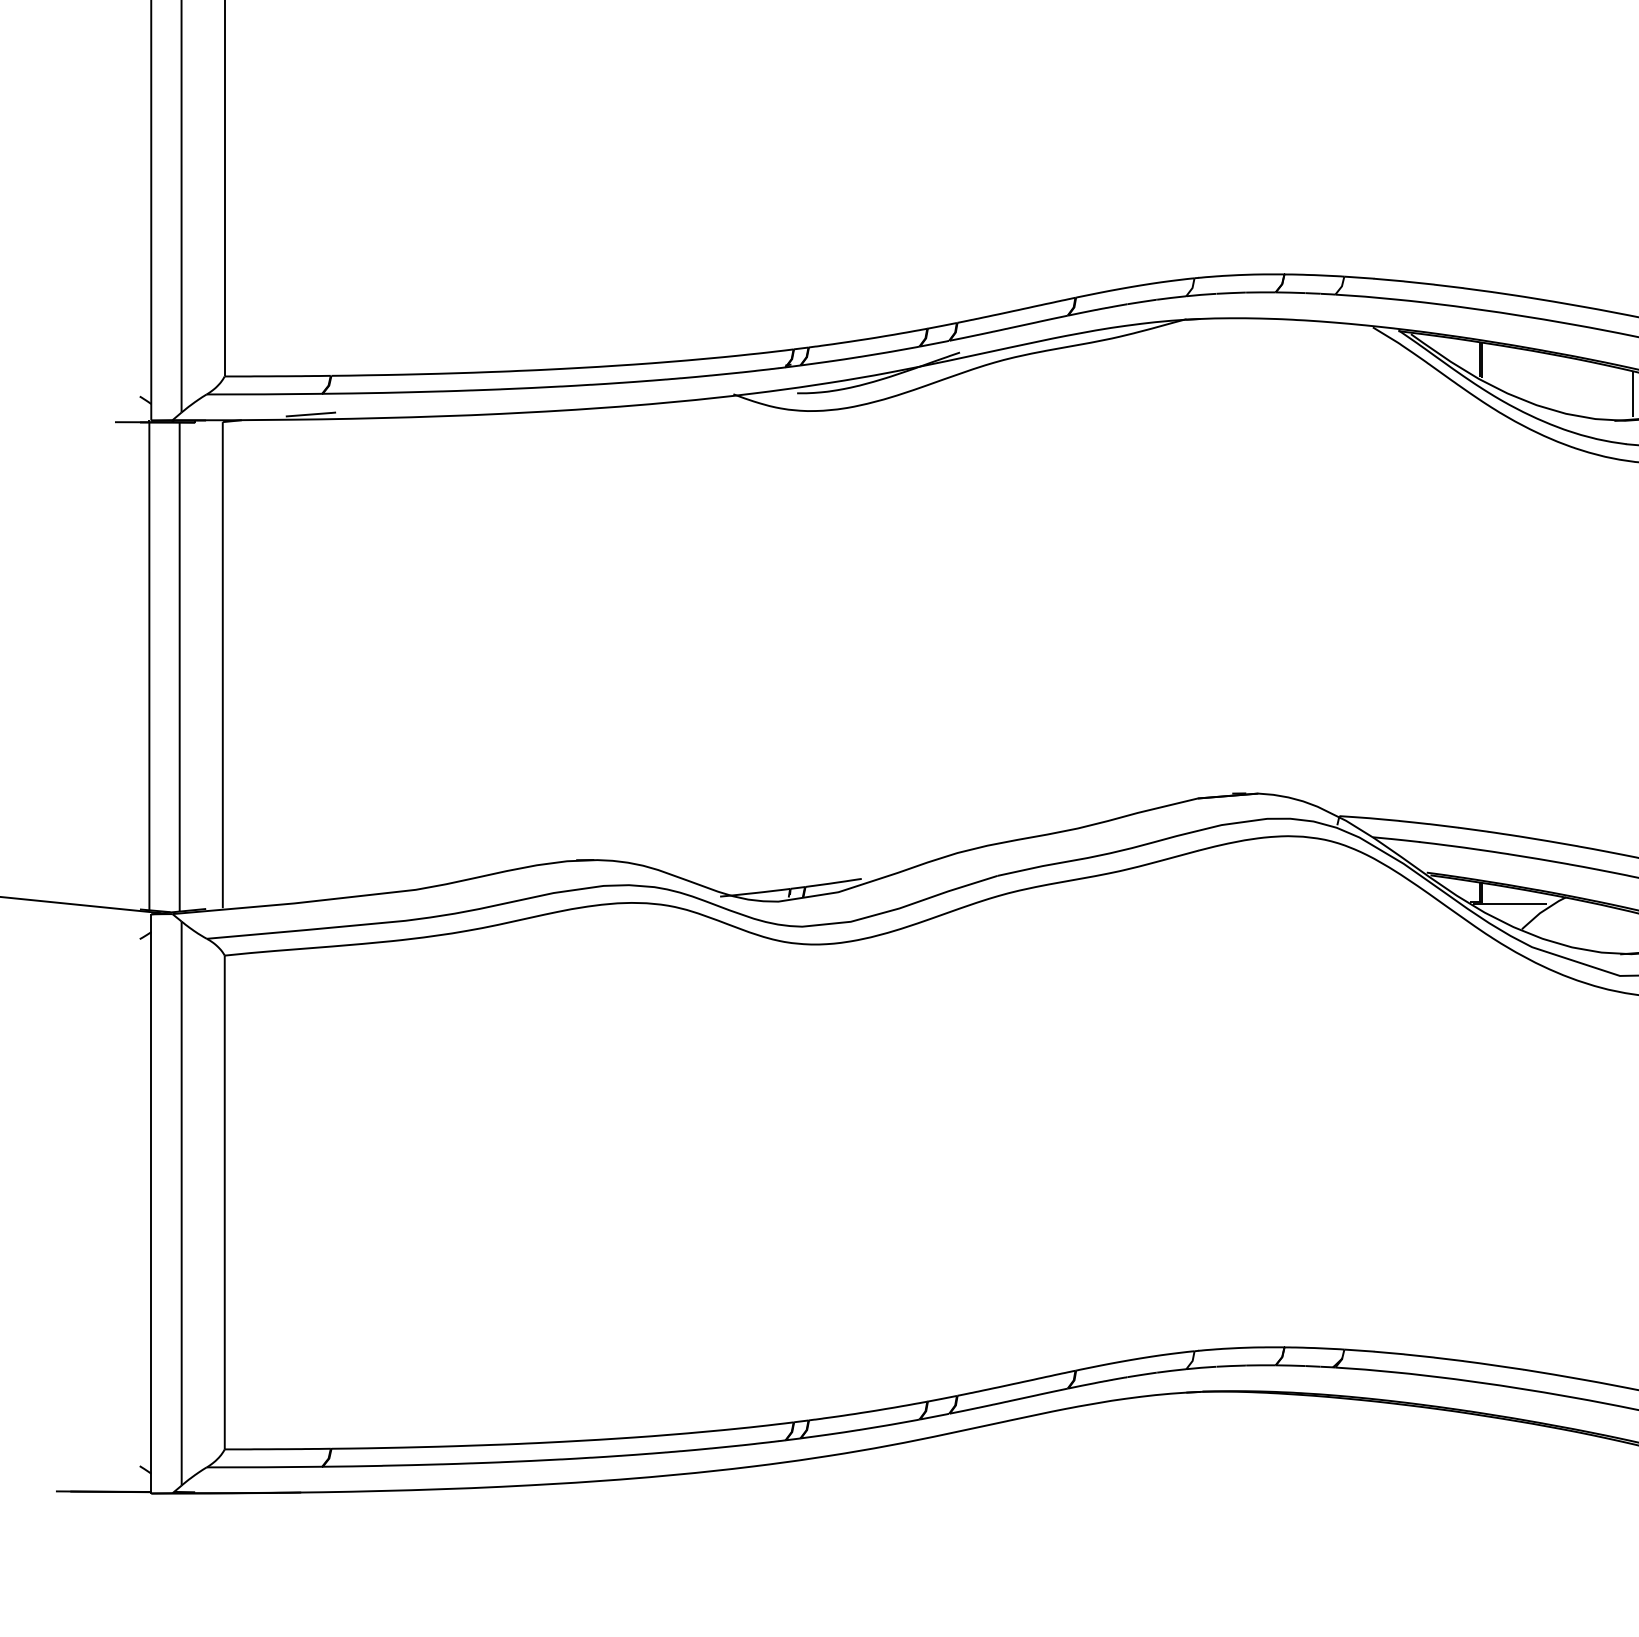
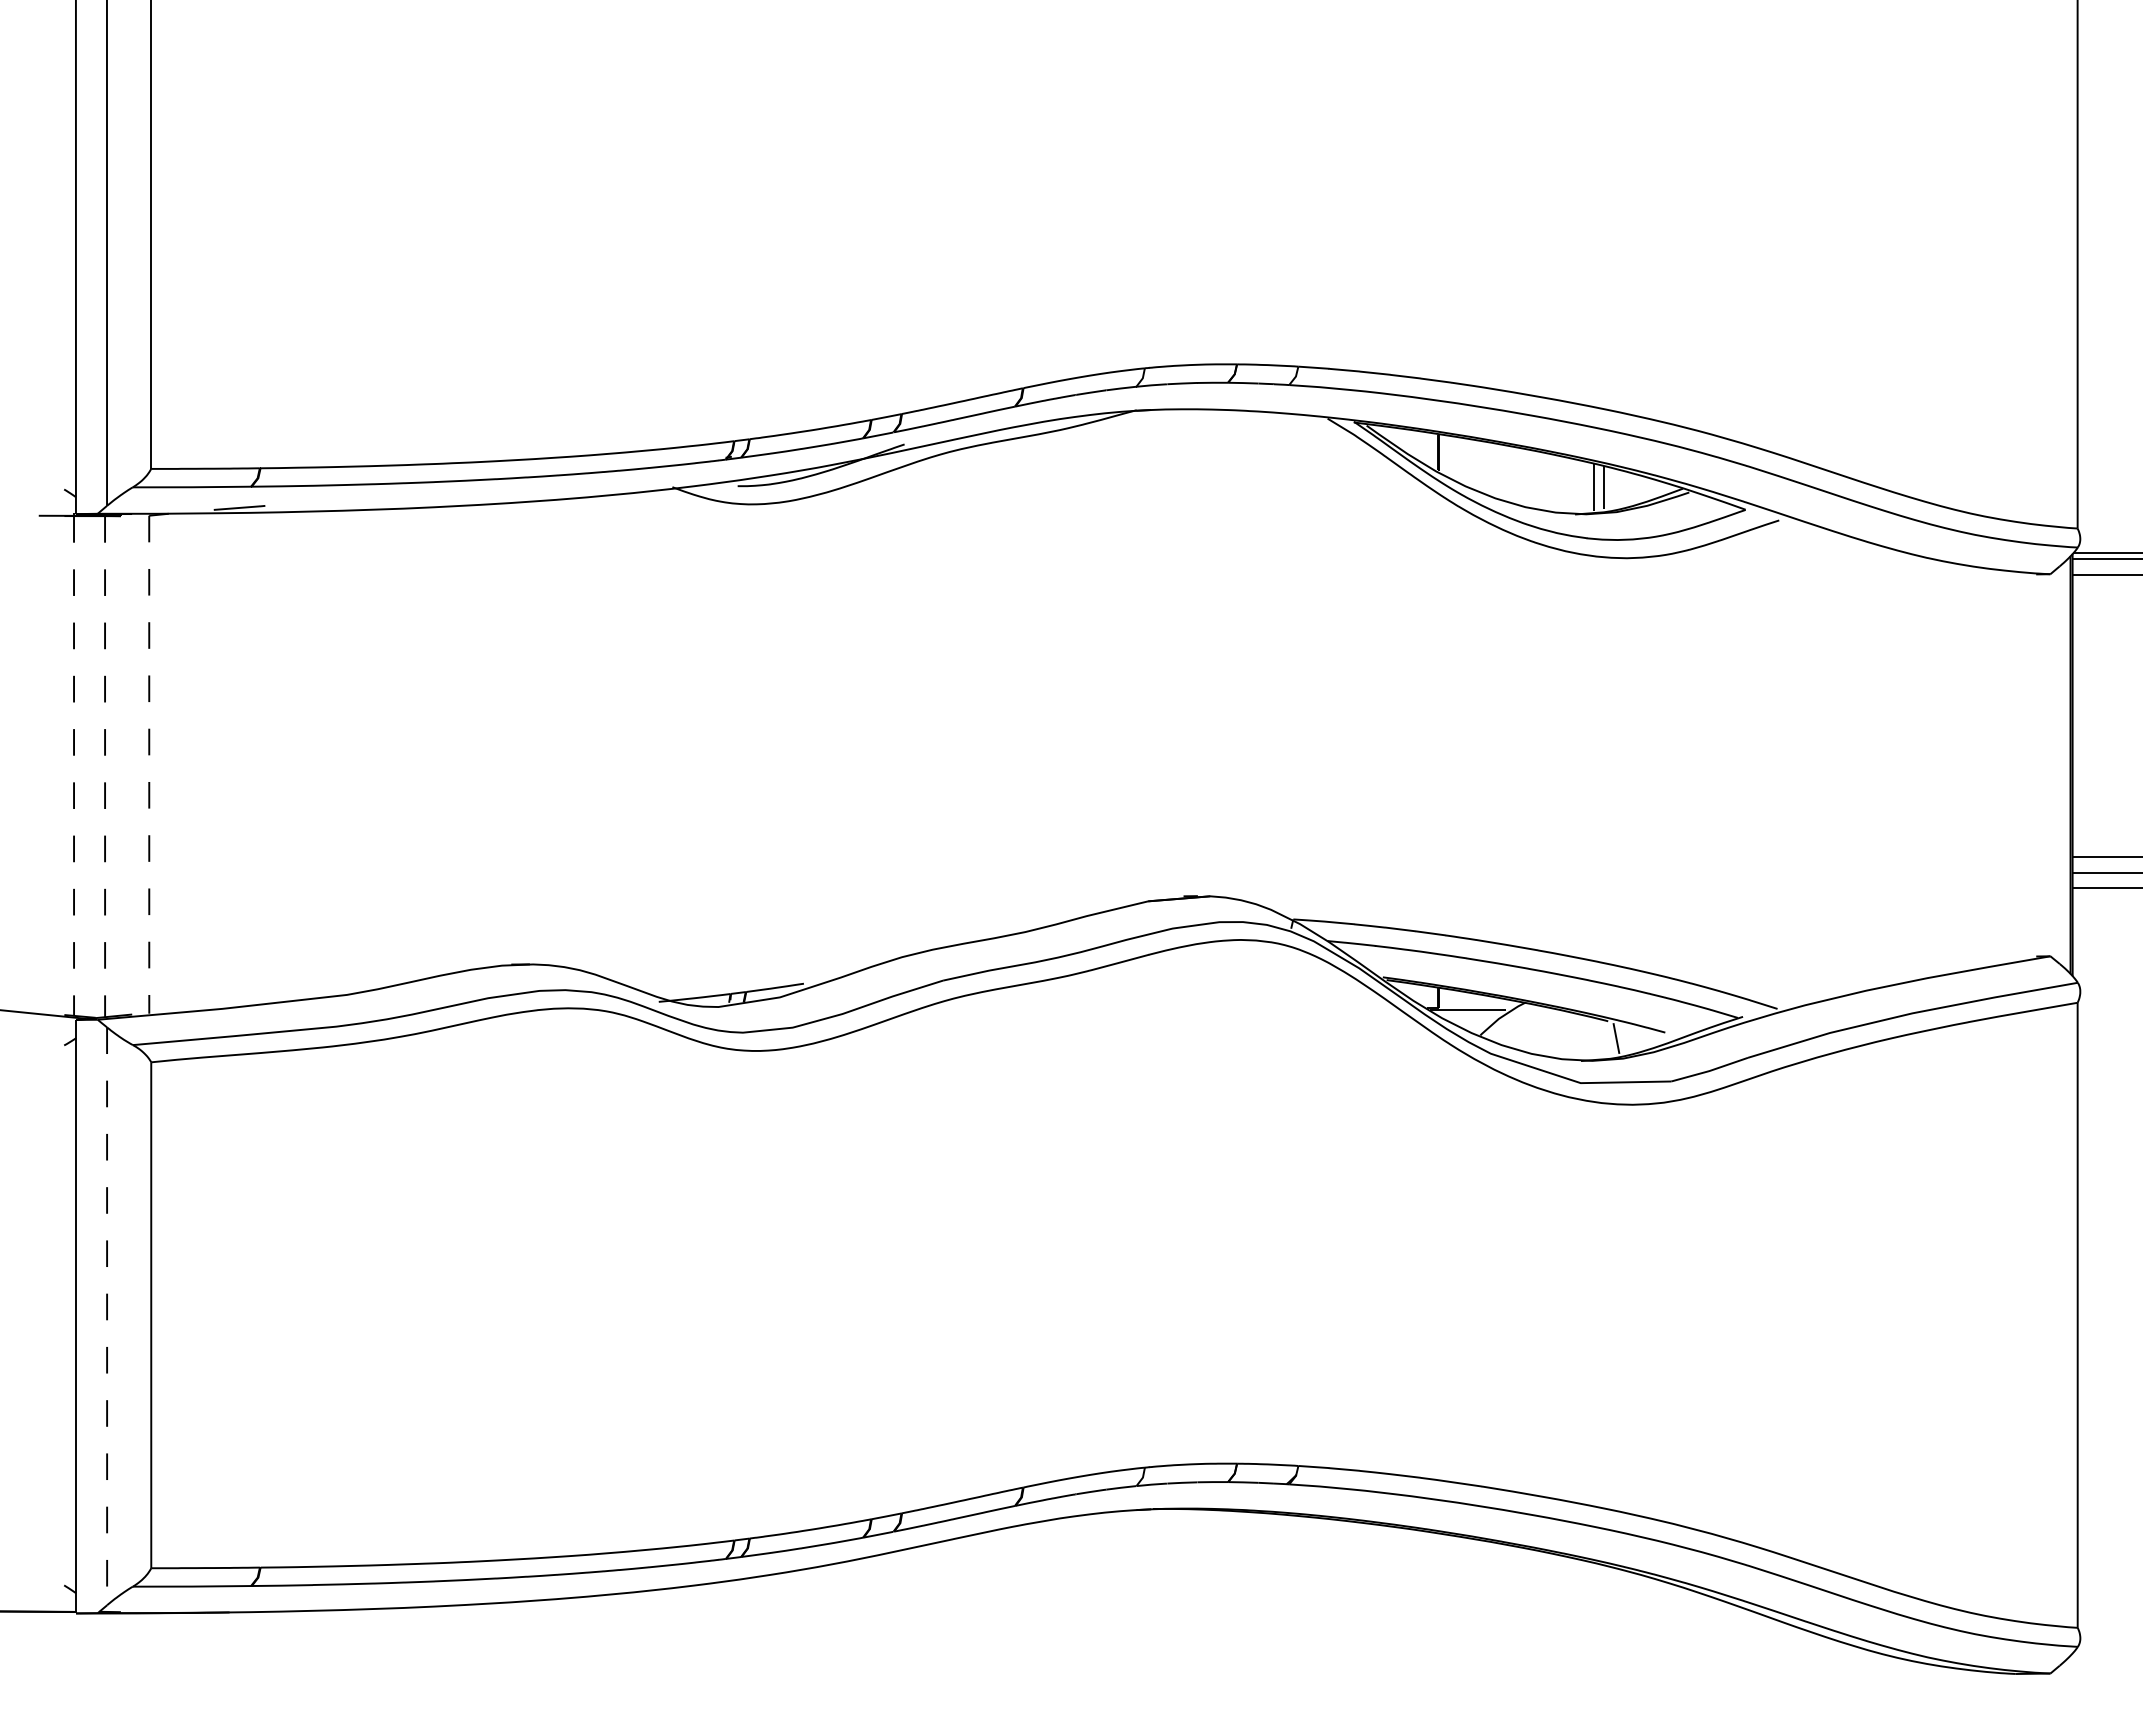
line: (223, 664) -> (149, 764), solid -> dashed
line: (149, 666) -> (74, 766), solid -> dashed
line: (180, 666) -> (105, 766), solid -> dashed
line: (182, 1203) -> (107, 1316), solid -> dashed

